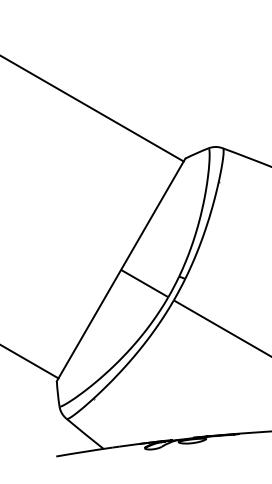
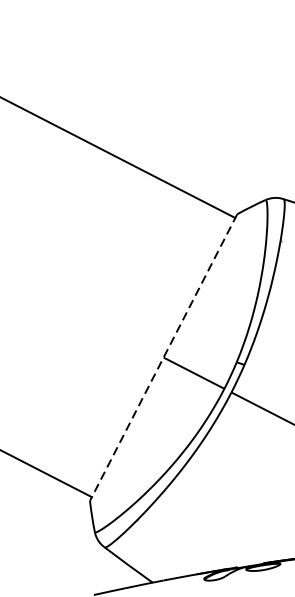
line: (121, 269) -> (164, 357), solid -> dashed

